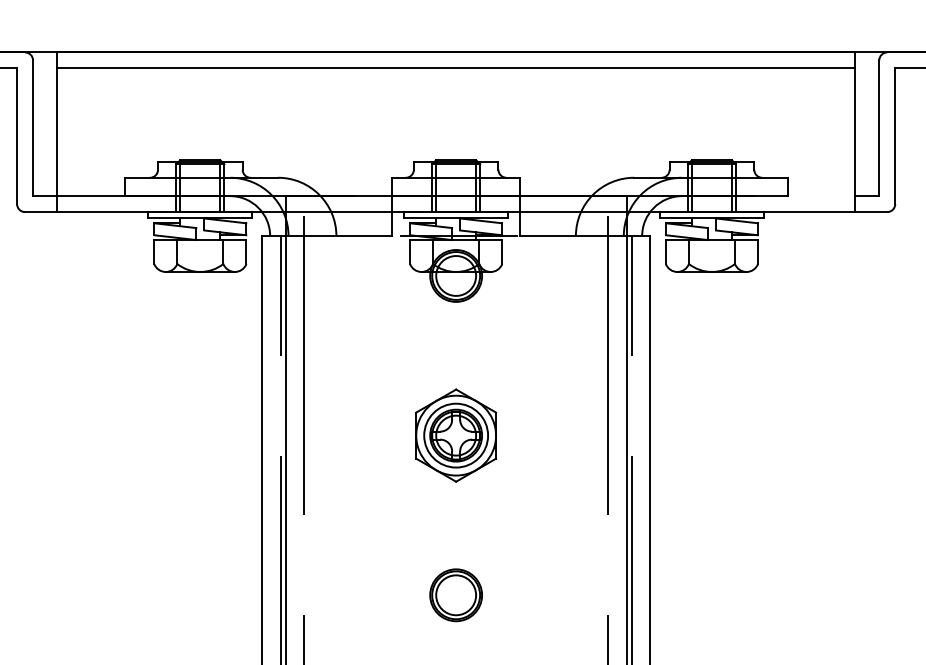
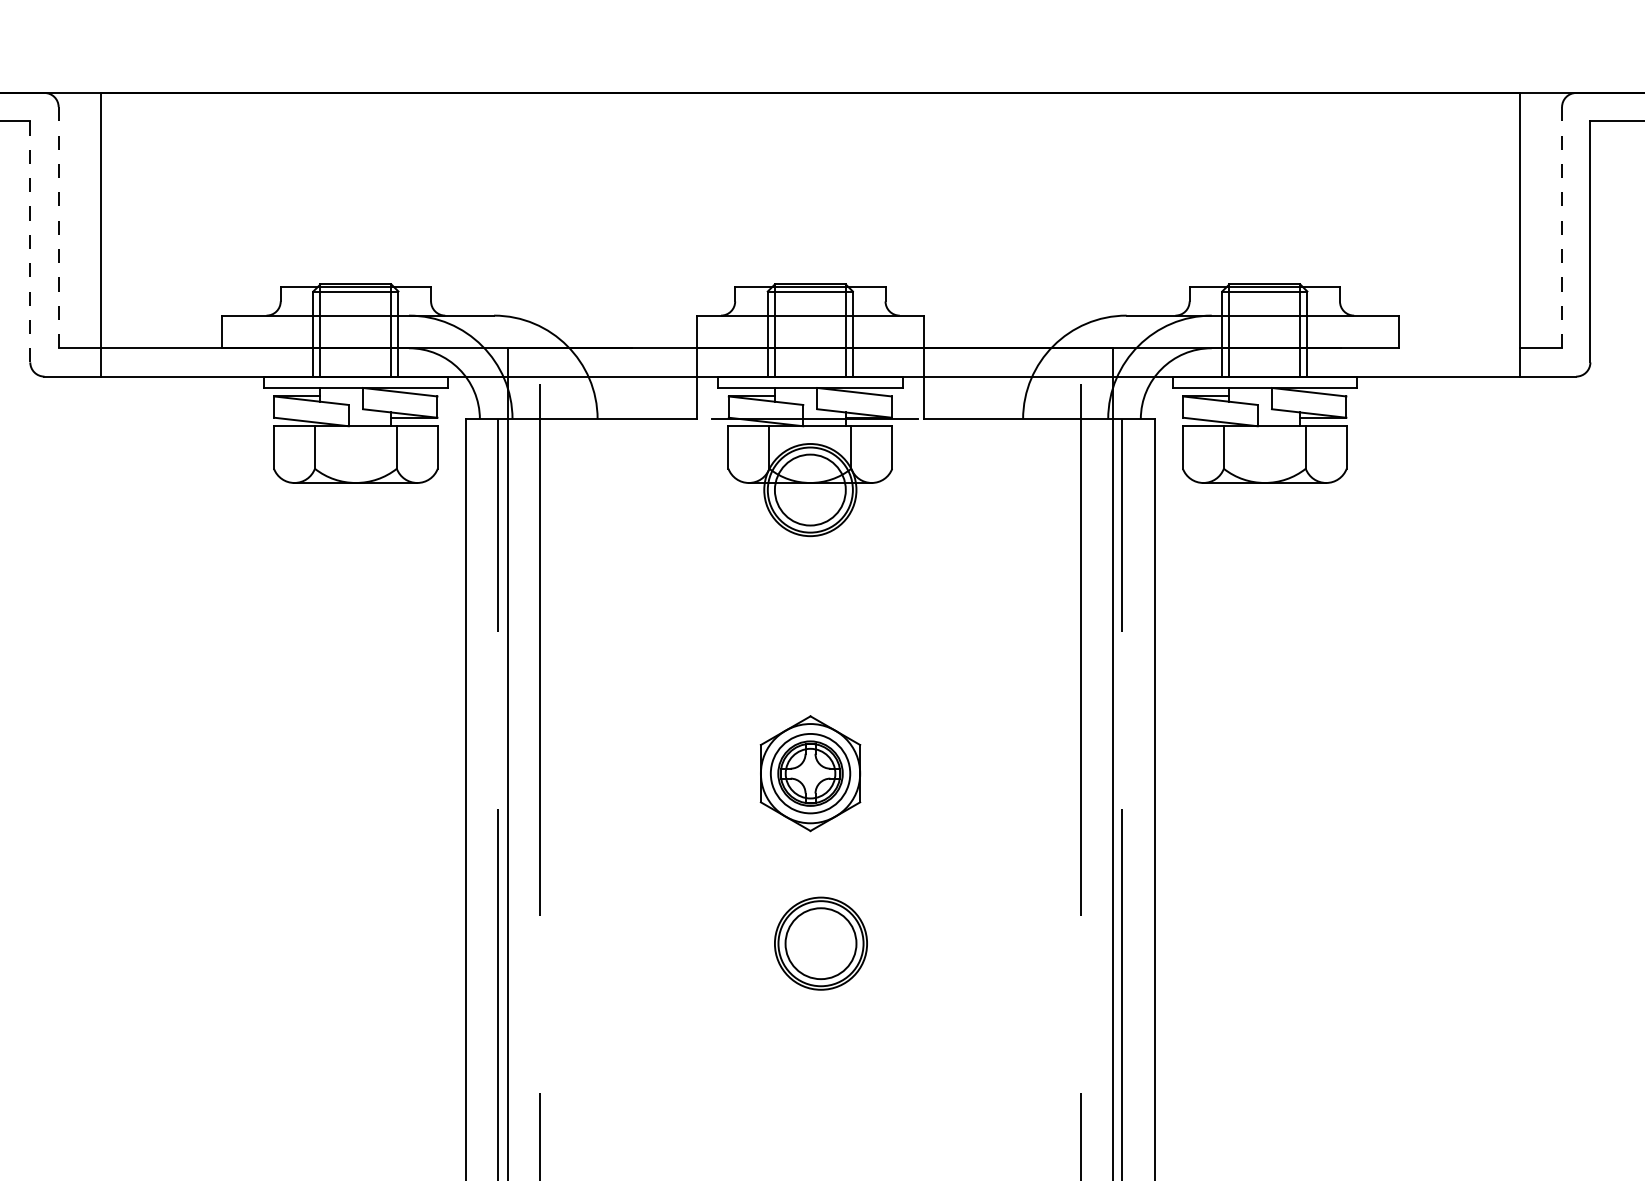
line: (456, 68) -> (810, 121), removed
line: (33, 128) -> (59, 228), solid -> dashed
line: (879, 128) -> (1562, 228), solid -> dashed
line: (17, 136) -> (31, 242), solid -> dashed
part: (456, 435) -> (810, 773), size x0.7
part: (455, 595) -> (819, 944), moved

